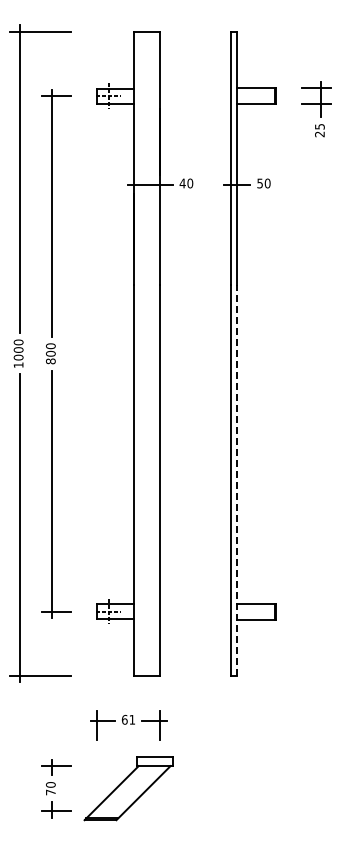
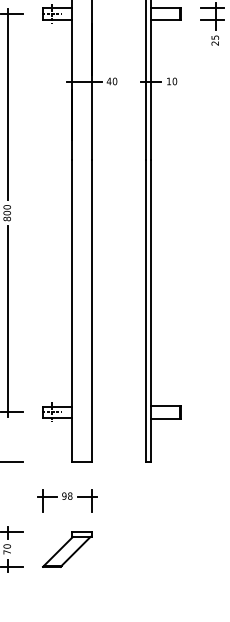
text: (259, 183) -> (168, 81), 50 -> 10
line: (237, 480) -> (151, 311), dashed -> solid
text: (128, 719) -> (67, 495), 61 -> 98
part: (128, 788) -> (67, 549), size x0.71

